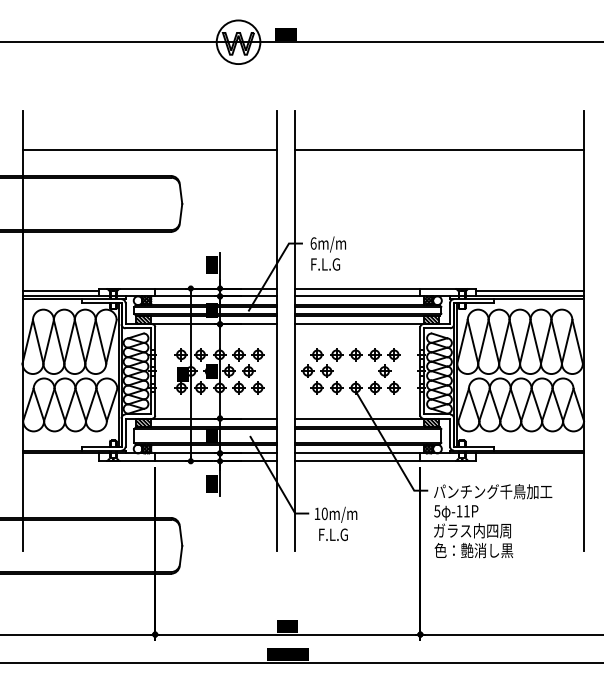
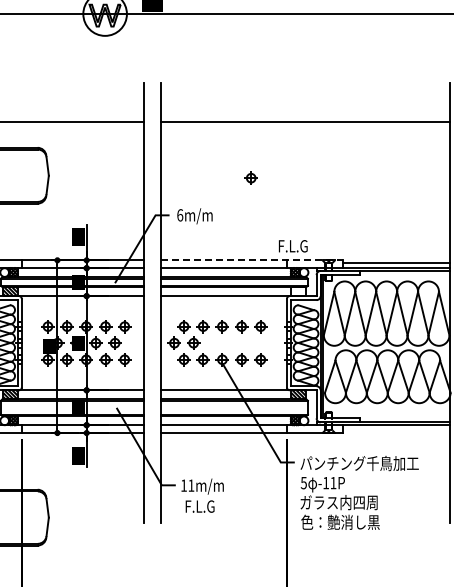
text: (325, 264) -> (293, 246), moved
line: (385, 288) -> (252, 260), solid -> dashed
hatch: (431, 319) -> (298, 291), removed
part: (384, 370) -> (251, 177), moved
text: (324, 513) -> (191, 485), 10m/m -> 11m/m

